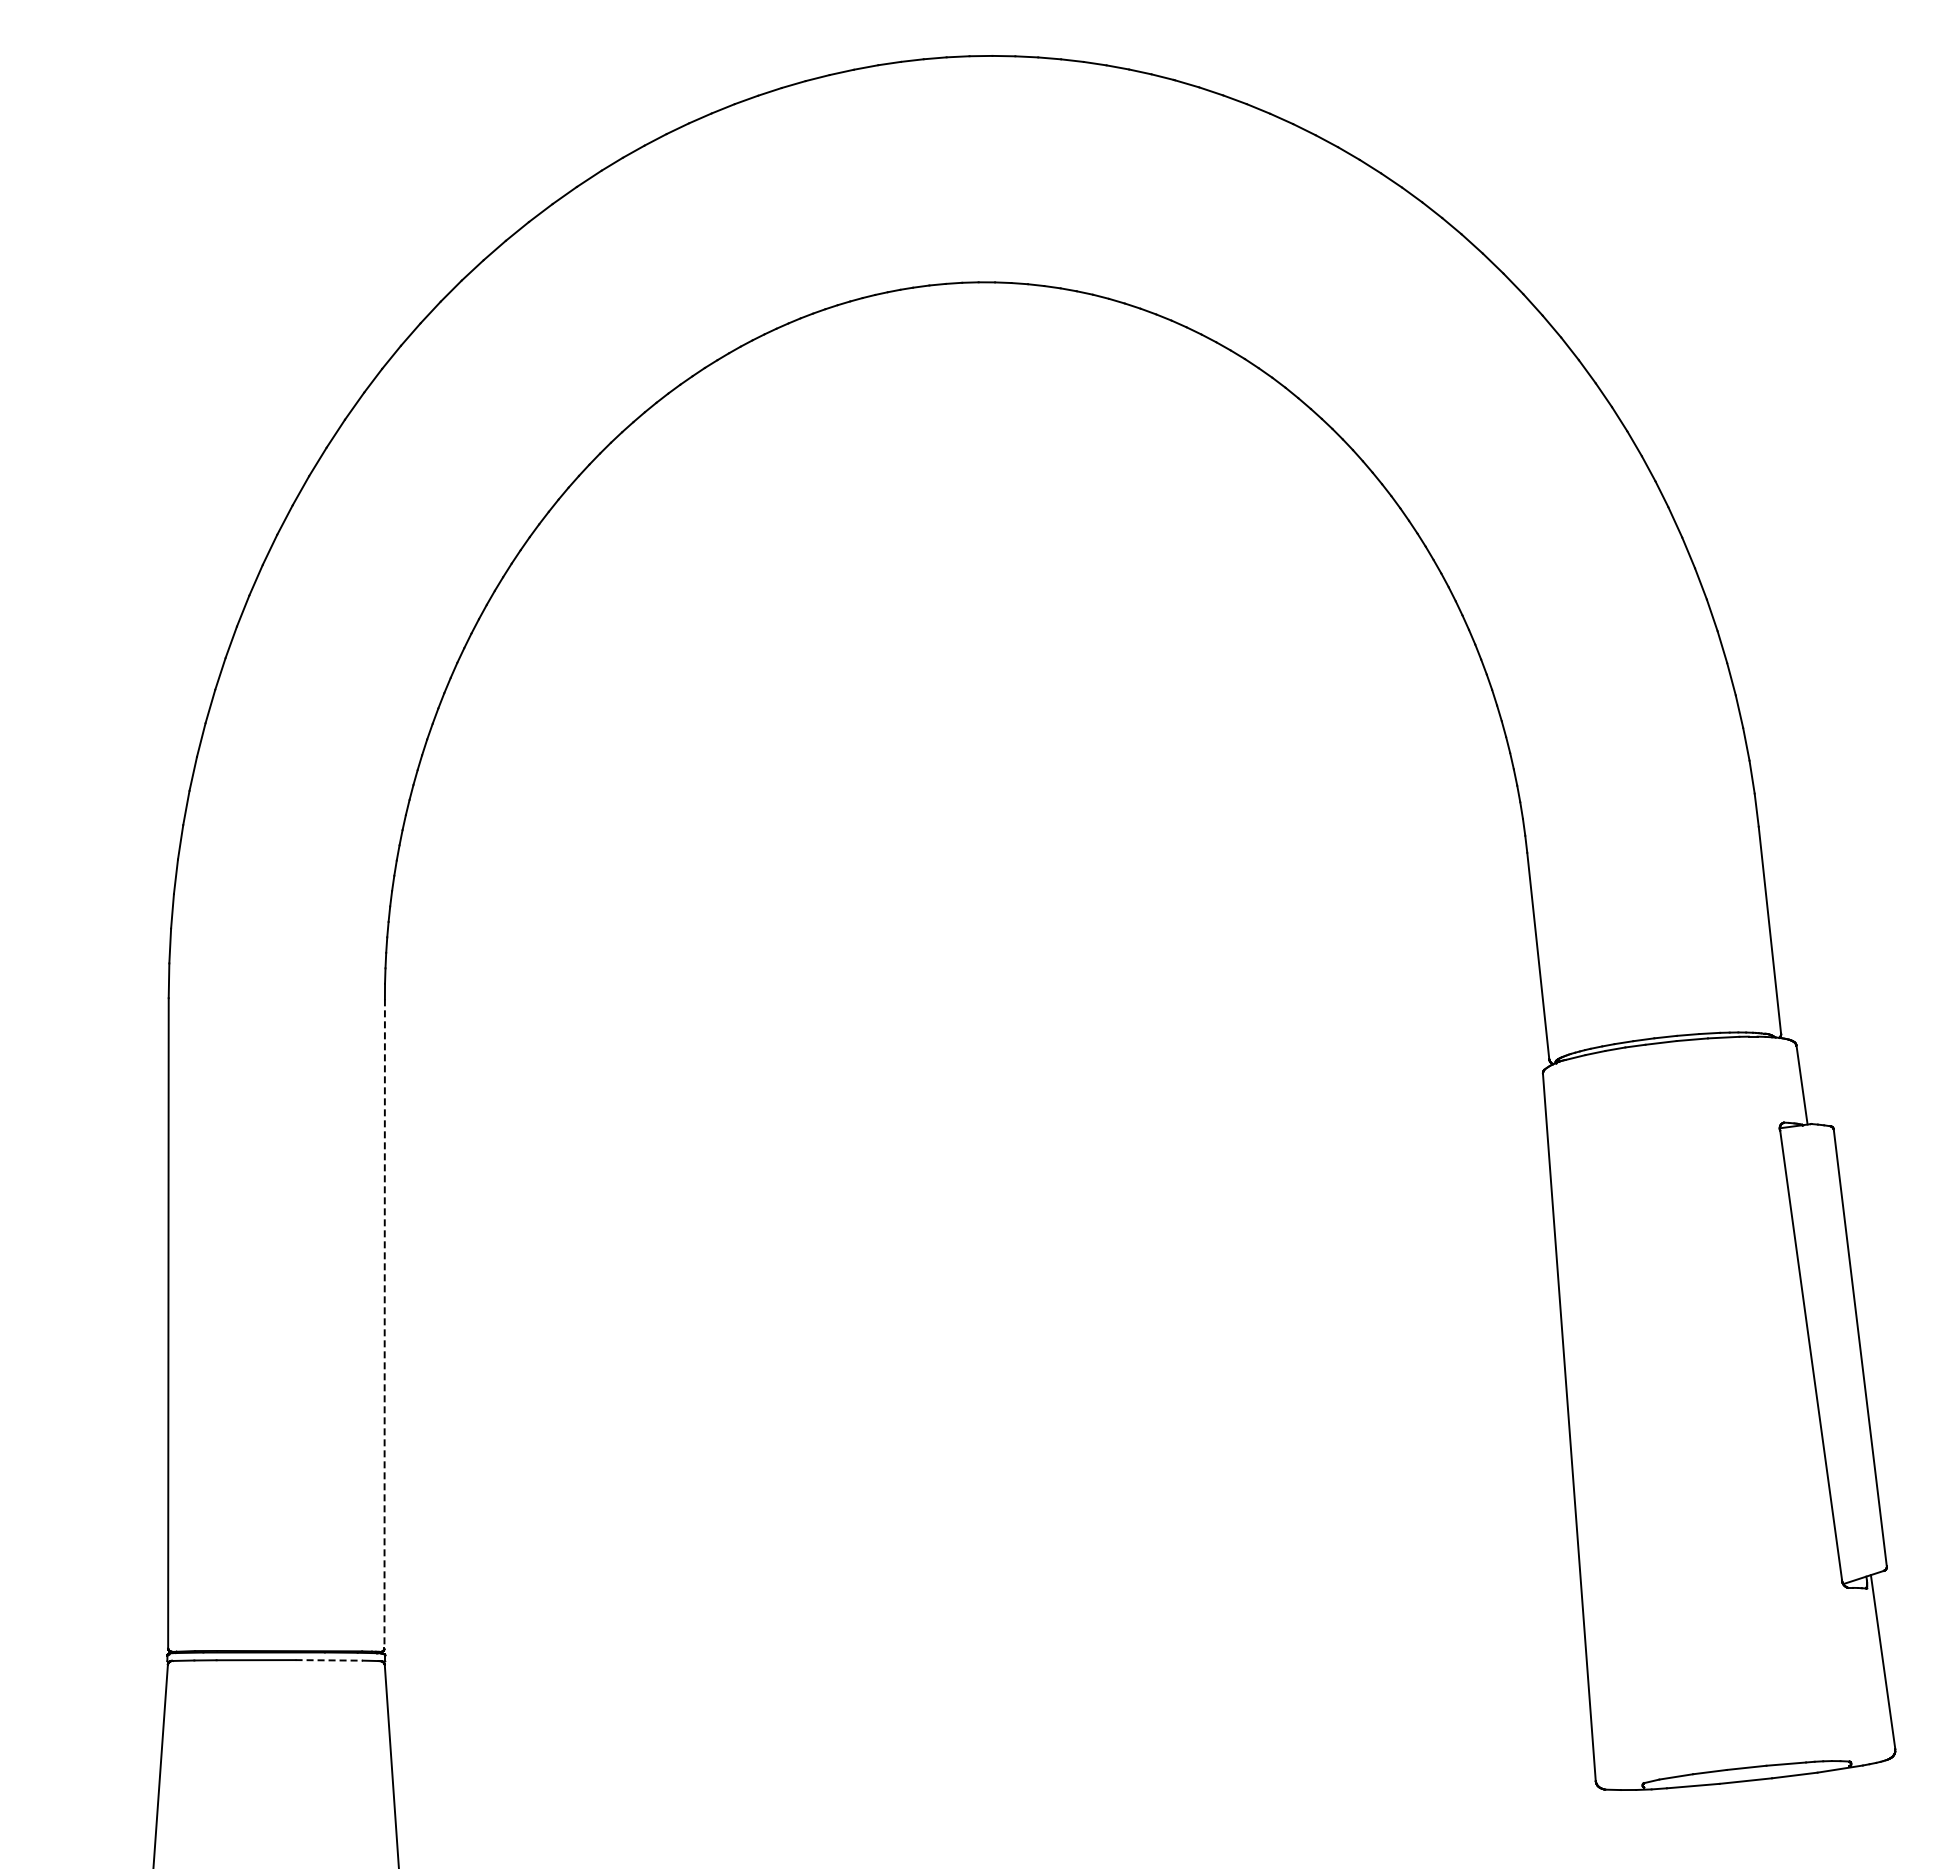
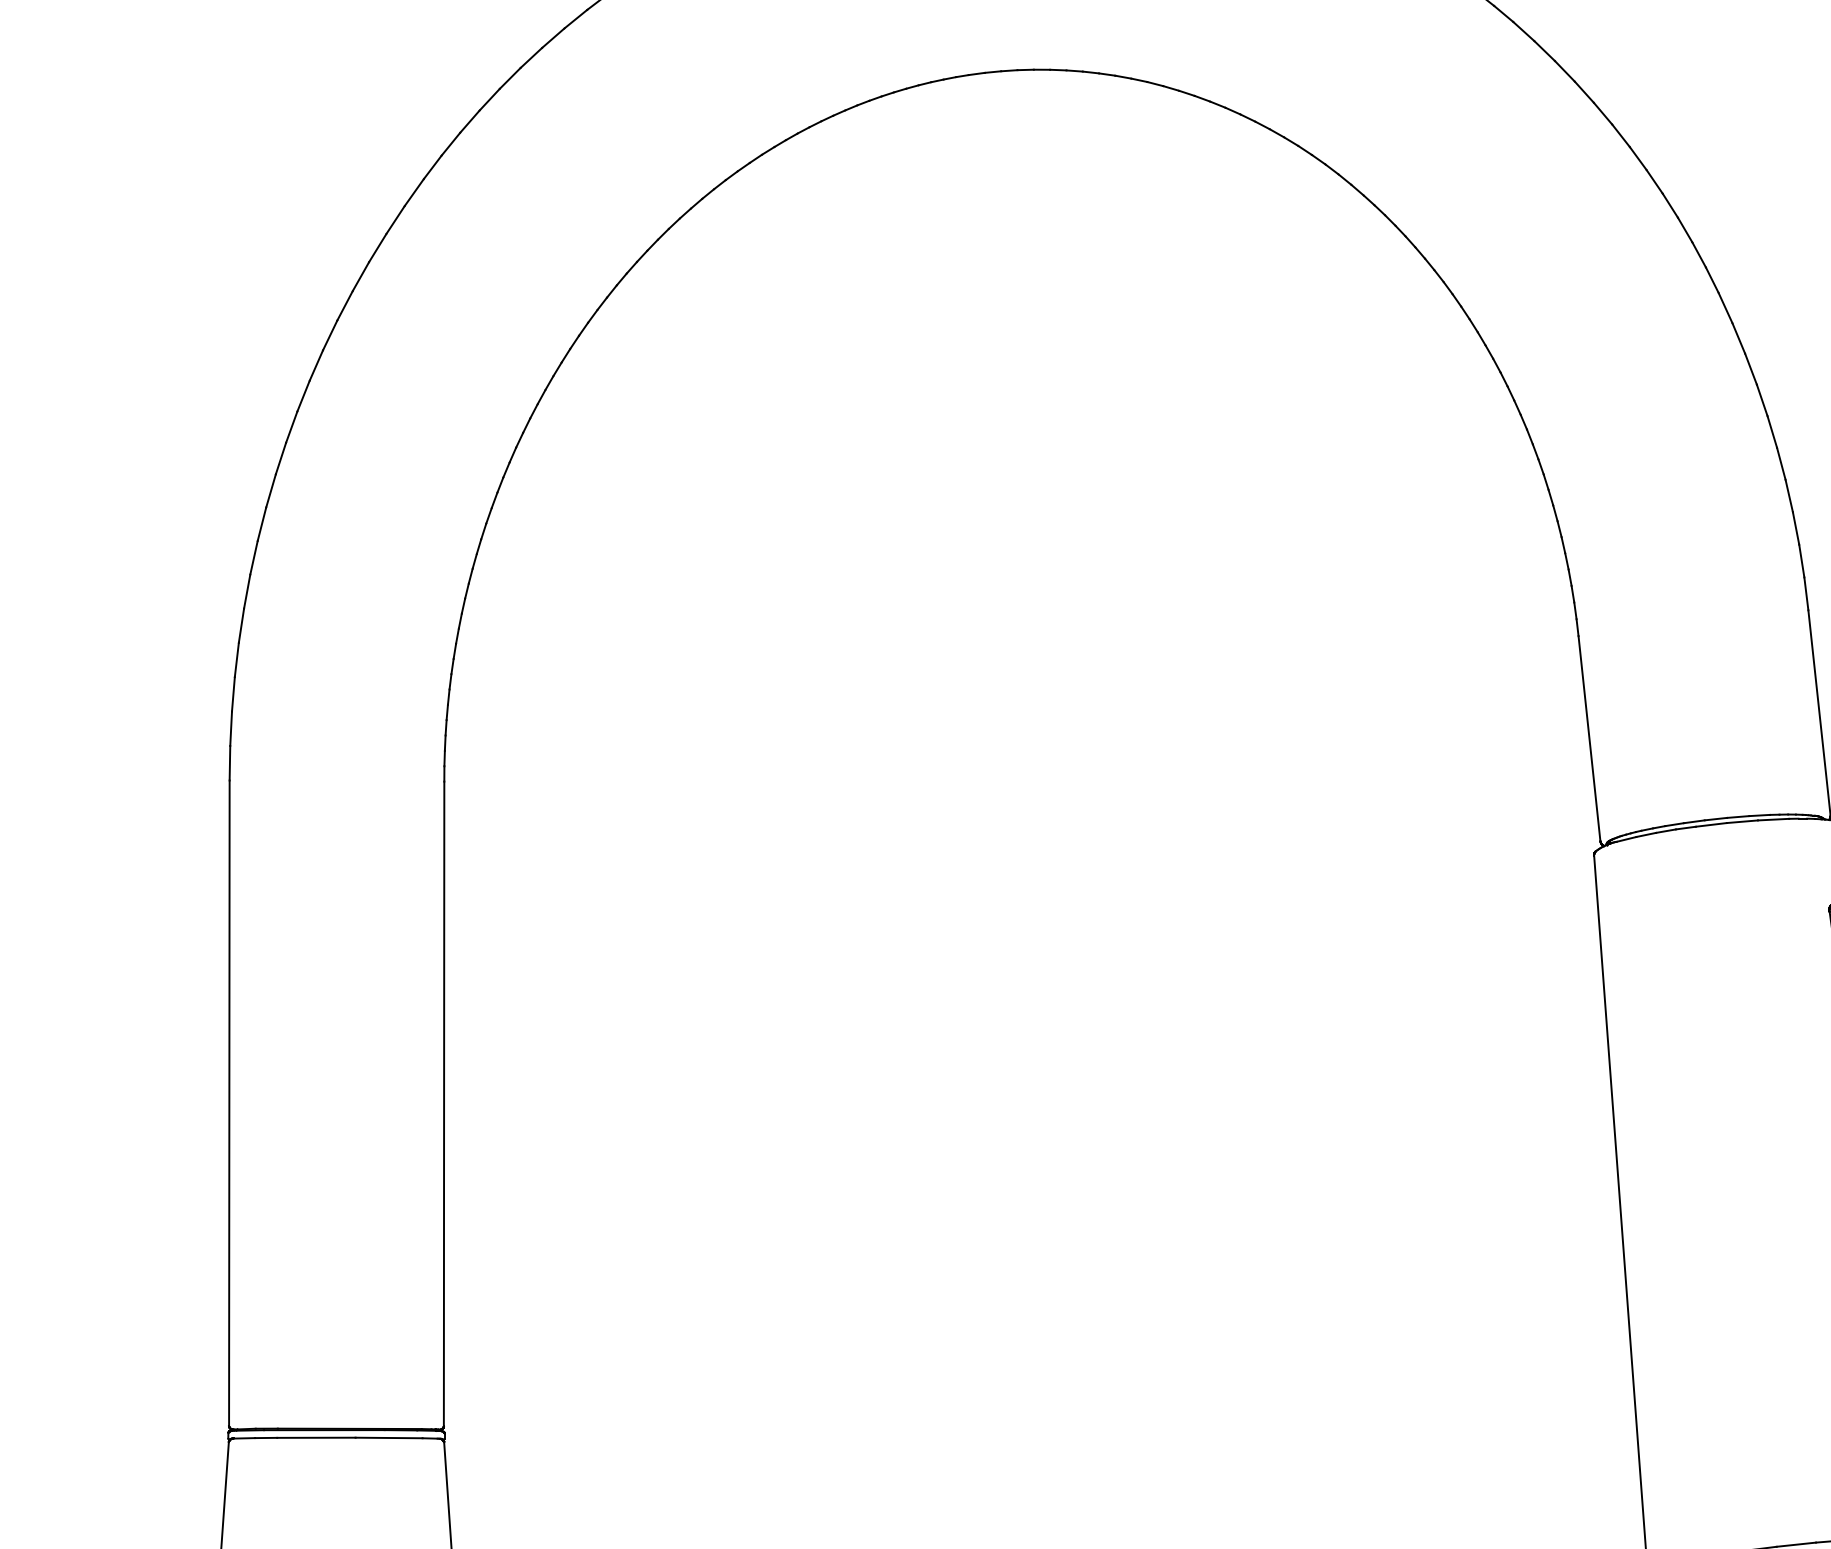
line: (384, 1324) -> (443, 1104), dashed -> solid
line: (329, 1660) -> (389, 1438), dashed -> solid

